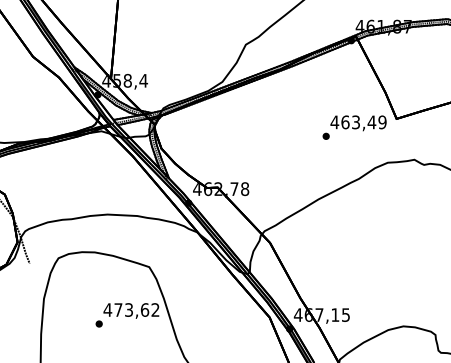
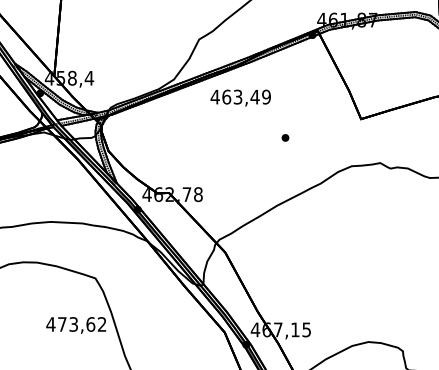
text: (358, 123) -> (240, 98), moved
part: (98, 323) -> (40, 338), removed

